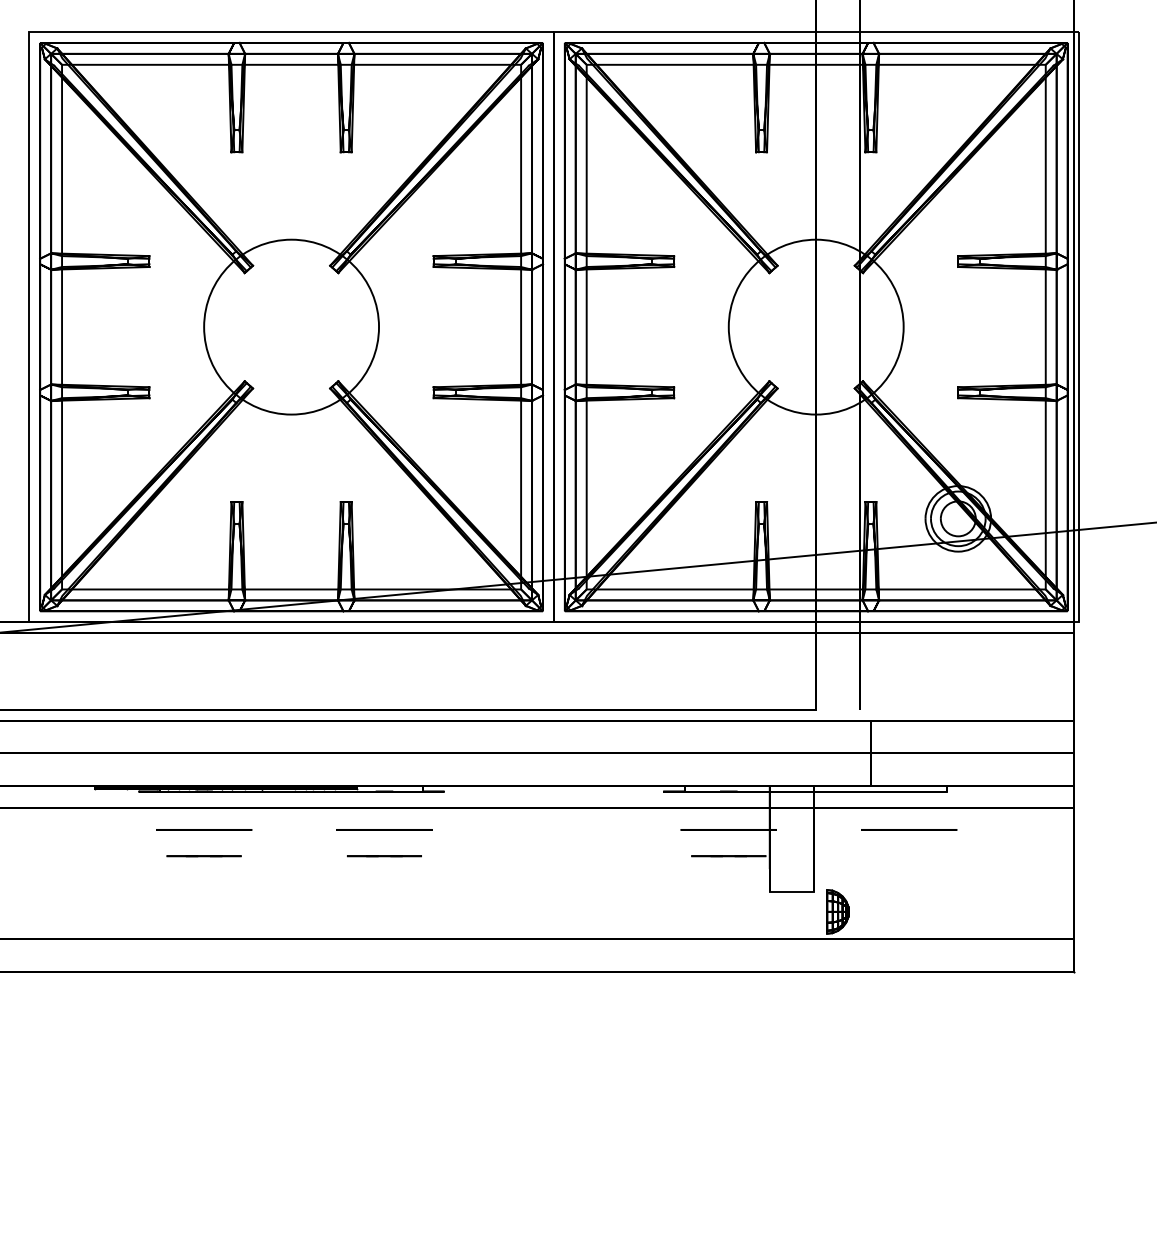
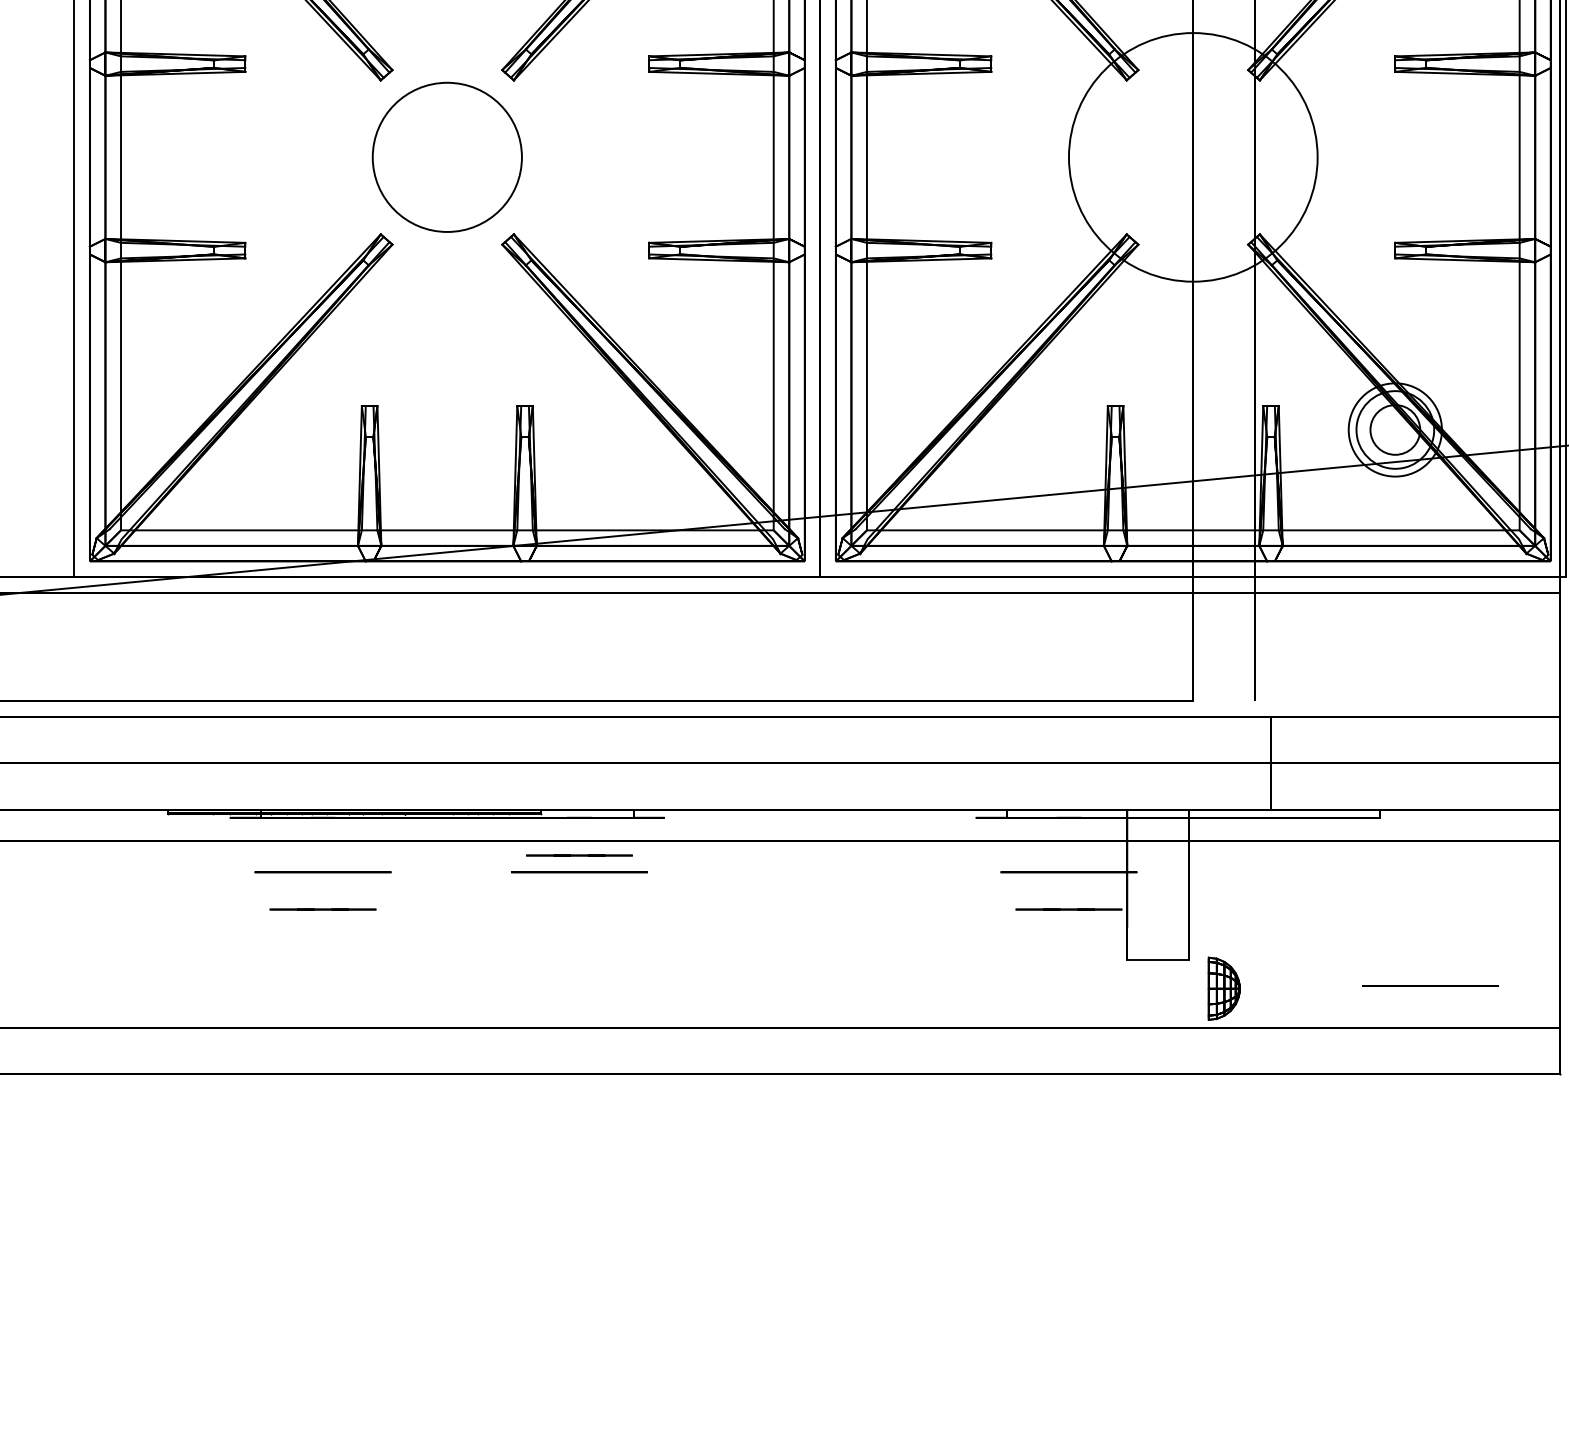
circle: (291, 326) -> (447, 156), size x0.6
circle: (909, 829) -> (1431, 985), moved
line: (384, 856) -> (579, 855), moved

